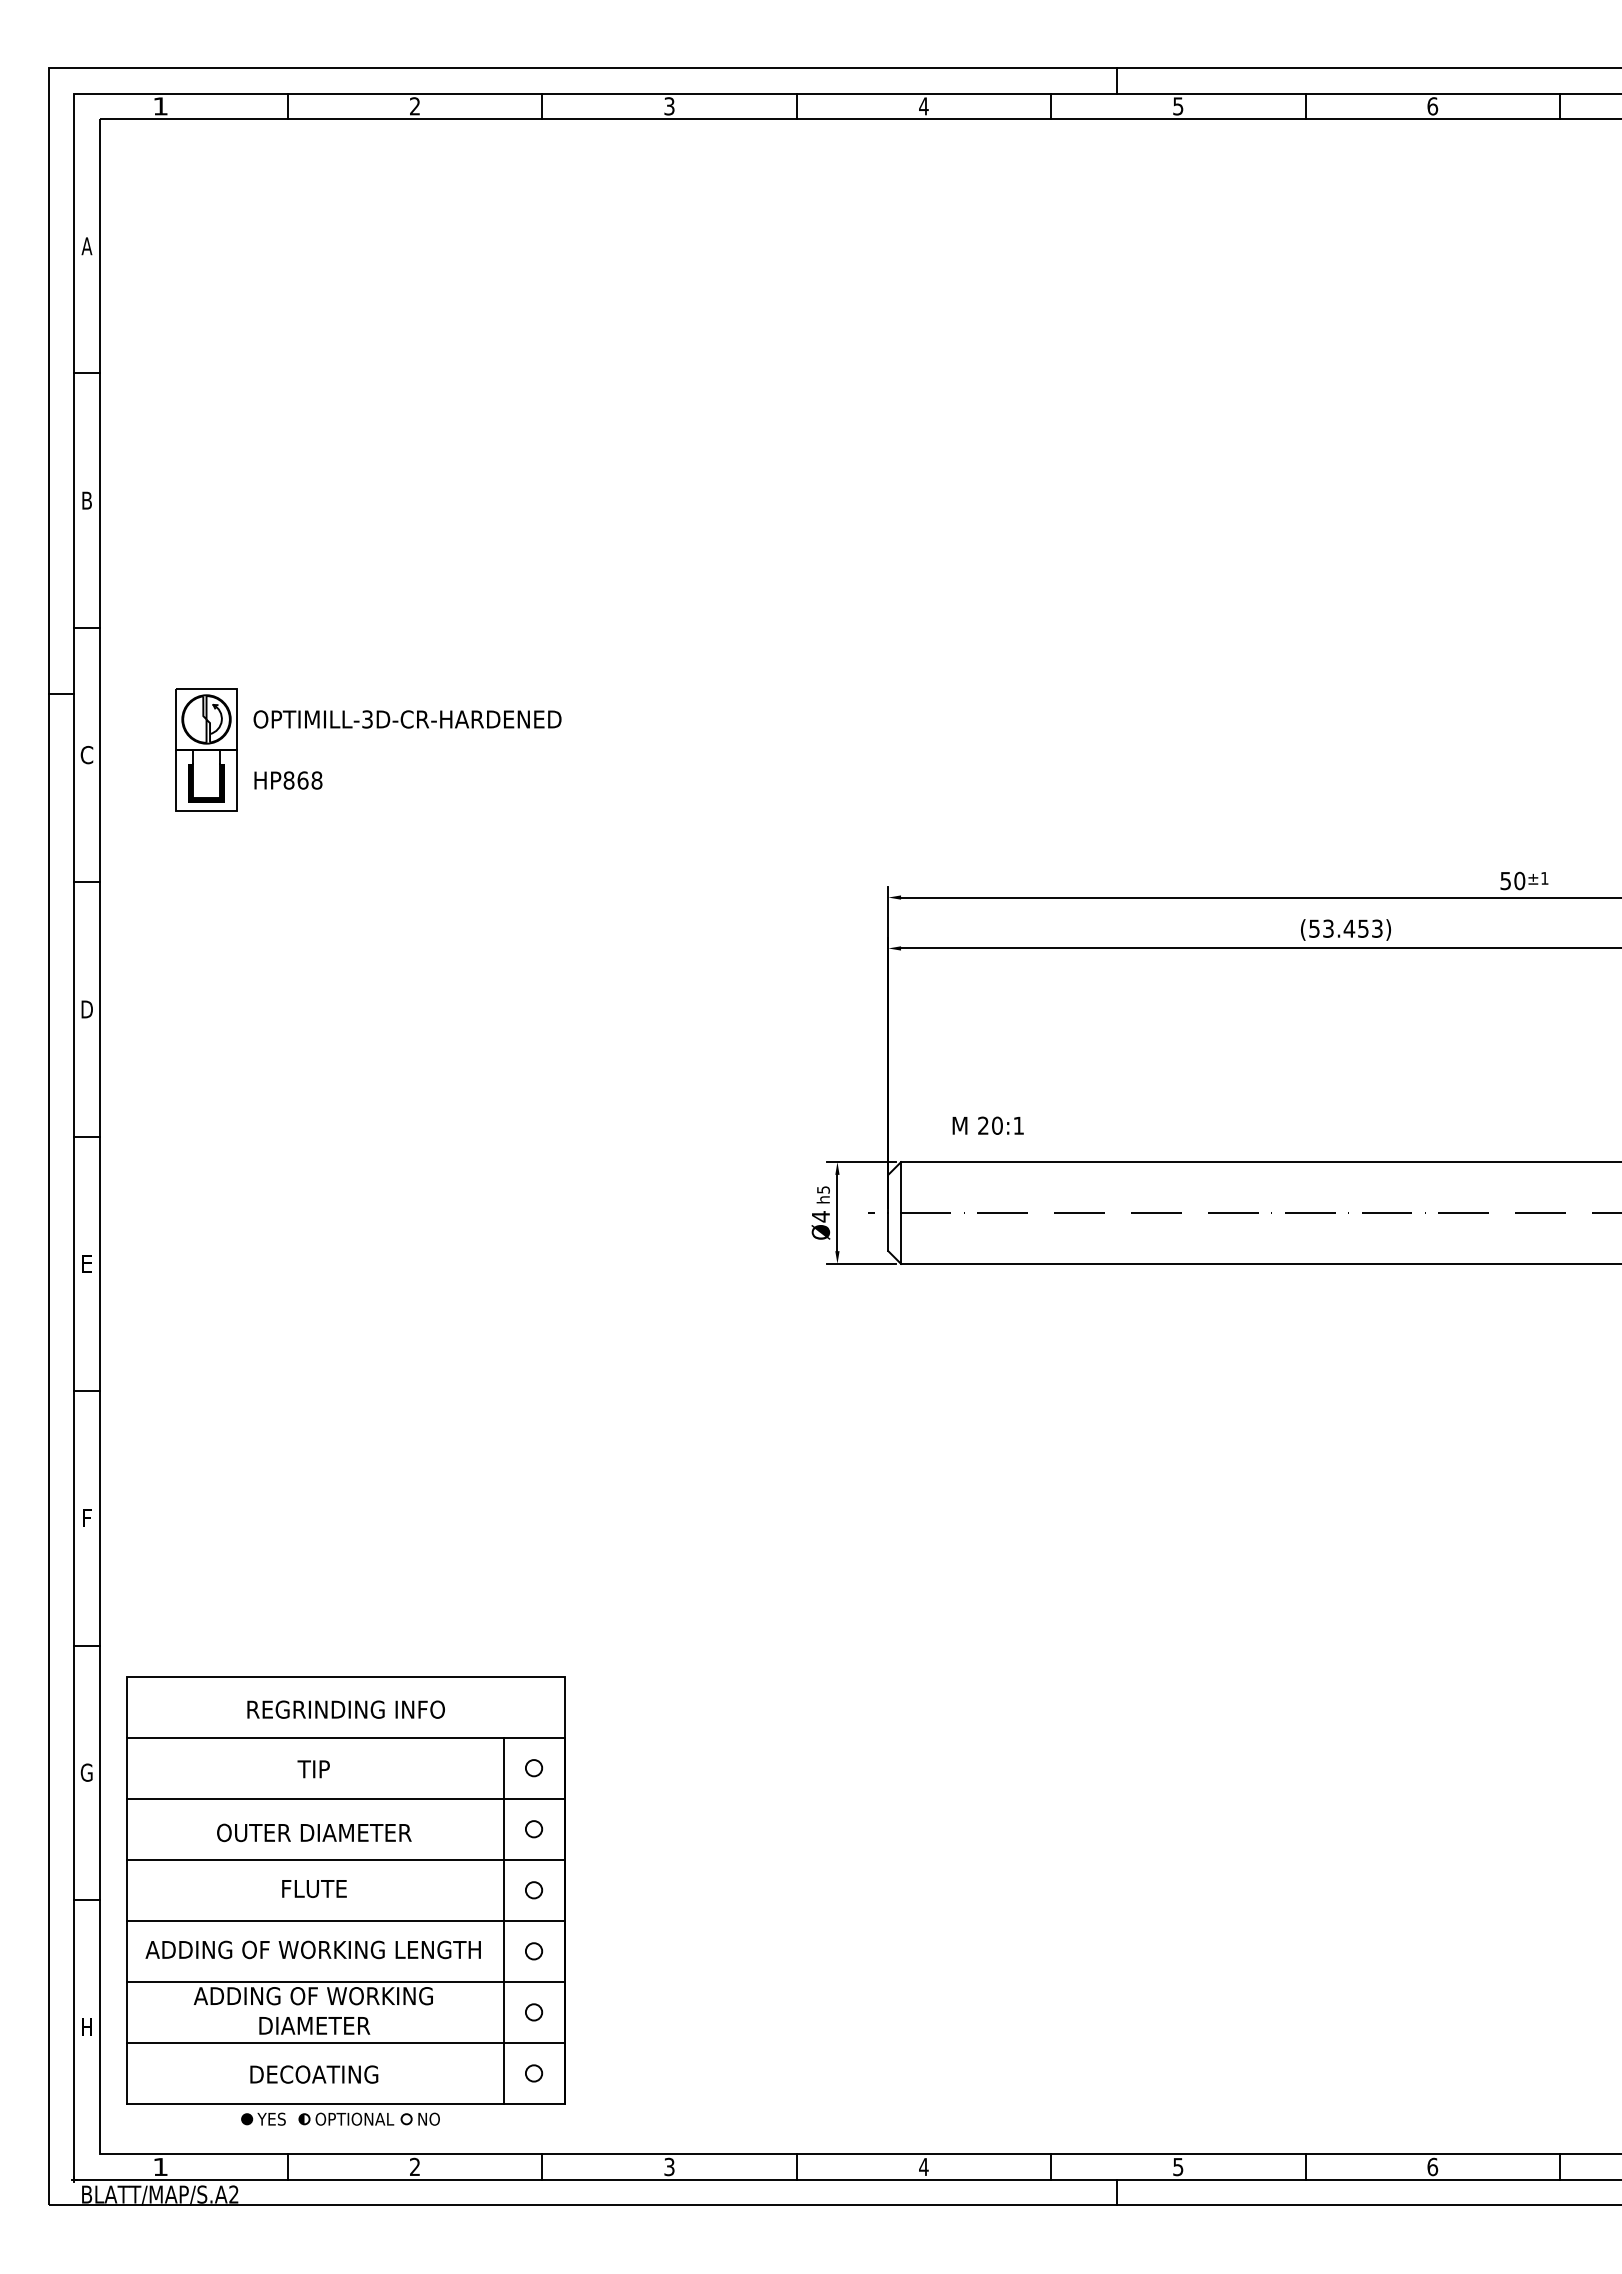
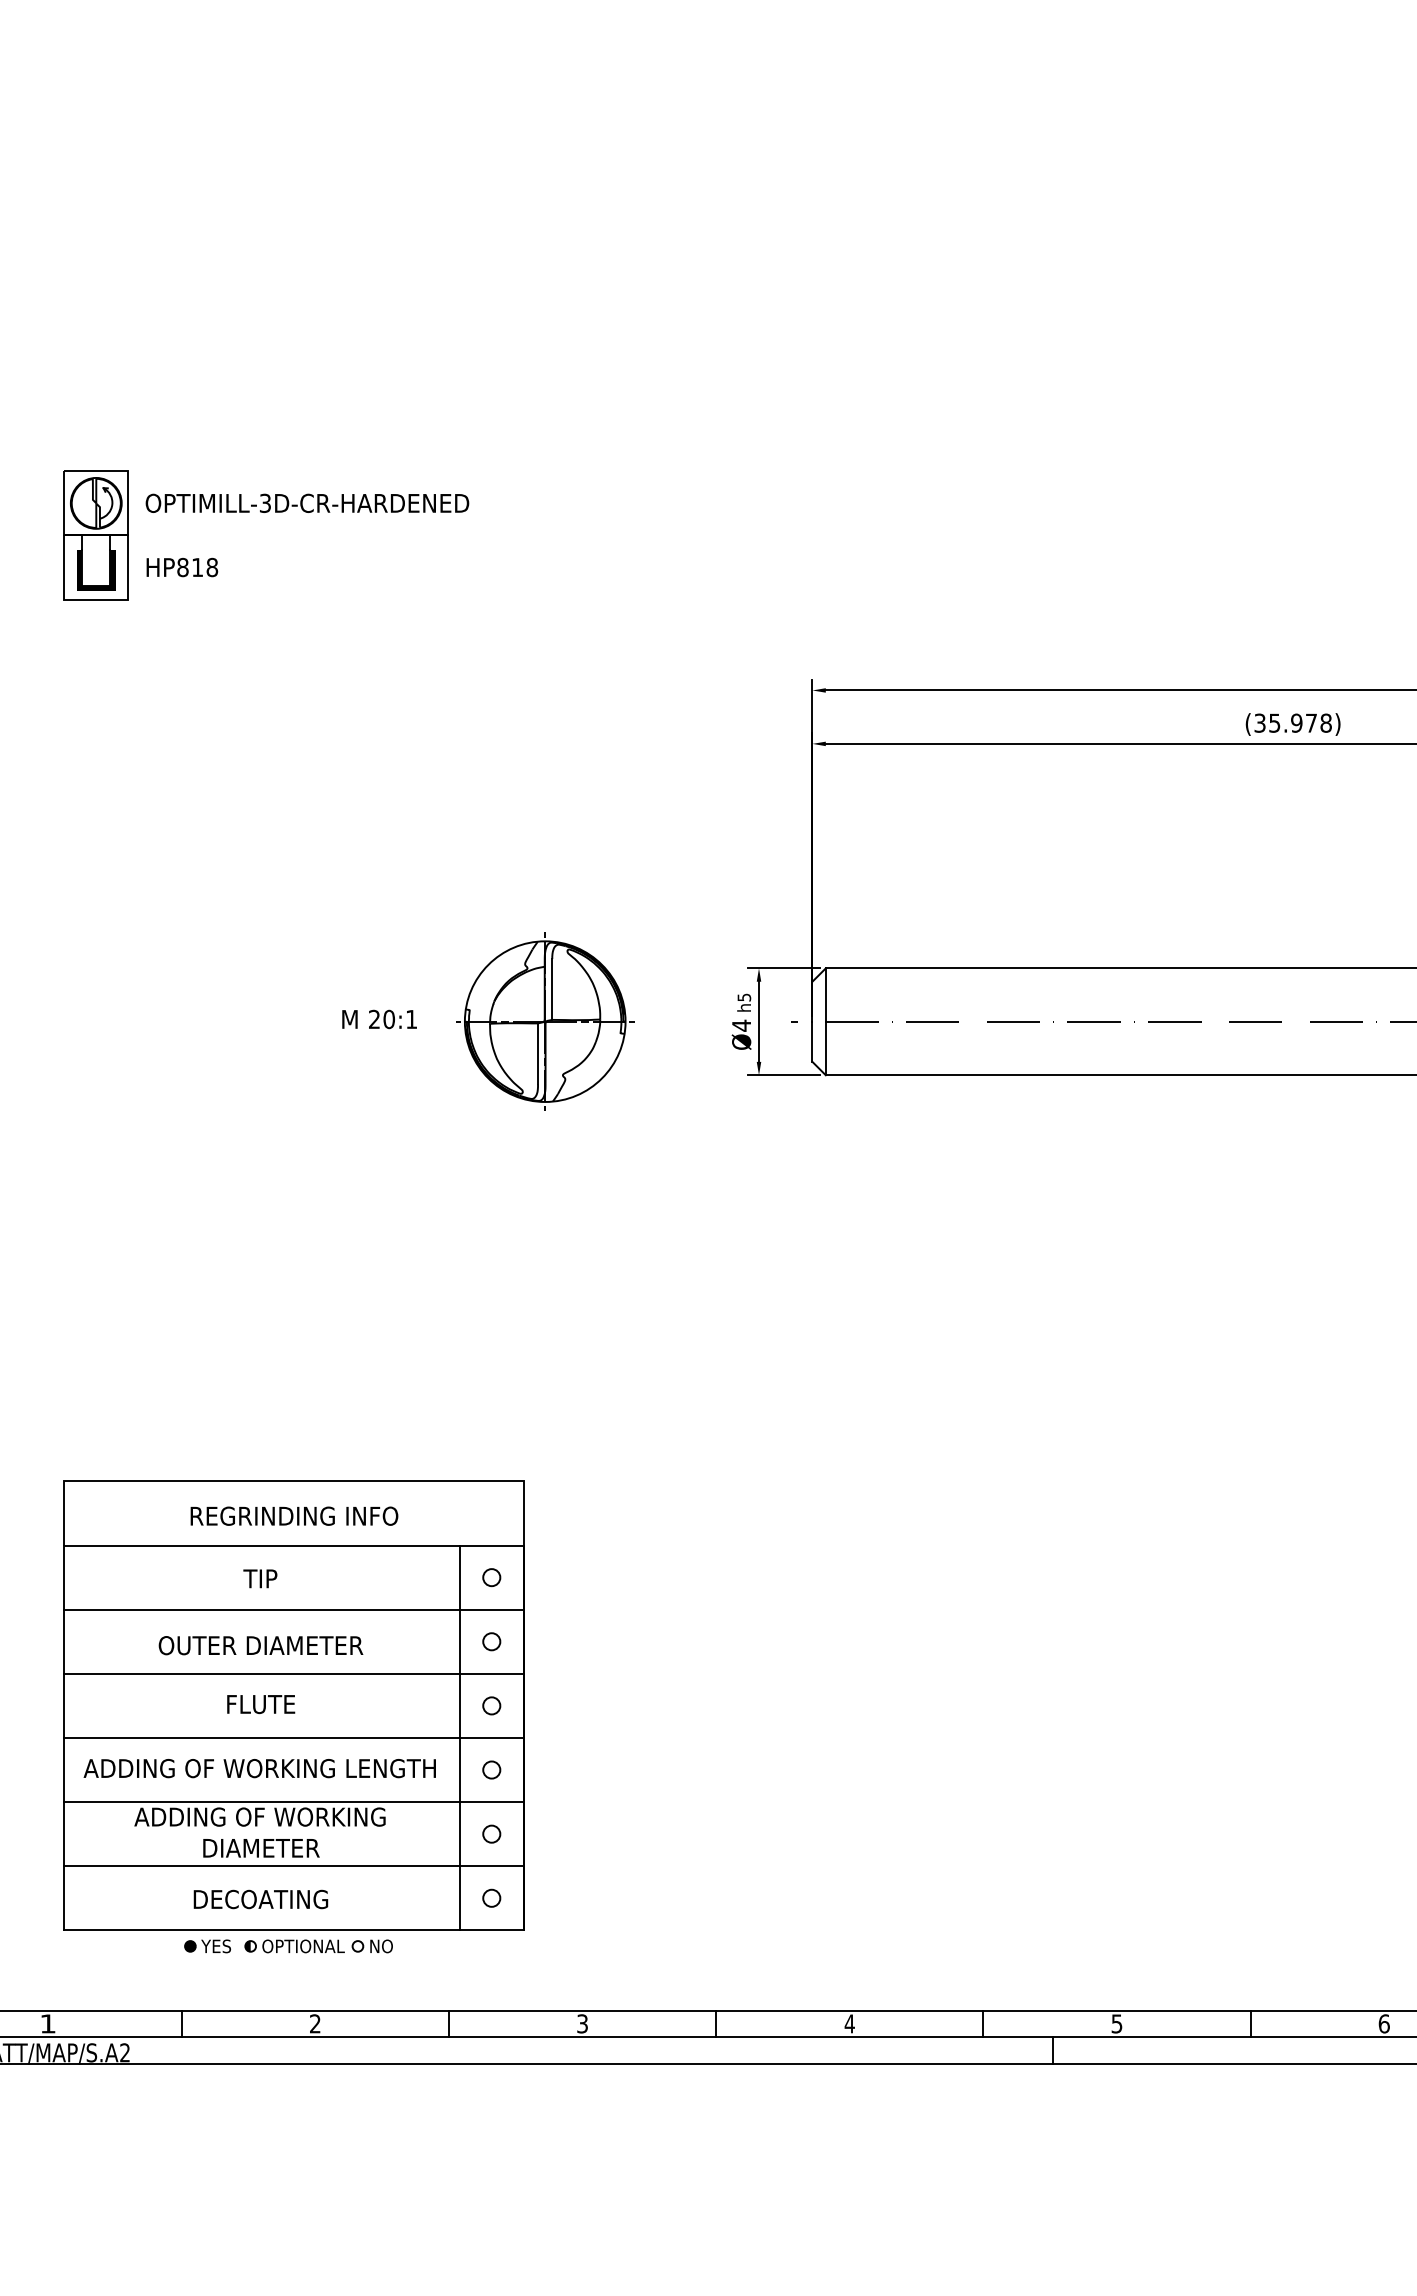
text: (302, 780) -> (197, 567), HP868 -> HP818
text: (1345, 928) -> (1292, 722), (53.453) -> (35.978)
text: (987, 1125) -> (378, 1019), moved
part: (633, 1212) -> (544, 1021), added
part: (345, 1900) -> (293, 1716), moved

